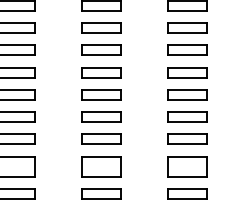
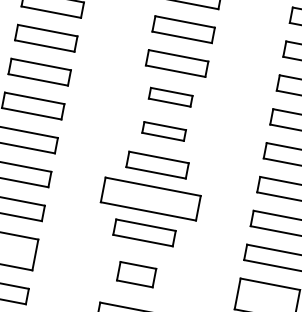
part: (101, 49) -> (171, 96), size x0.7
part: (101, 72) -> (164, 131), size x0.7
part: (101, 116) -> (151, 198), size x1.6
part: (101, 166) -> (136, 274), size x0.6

